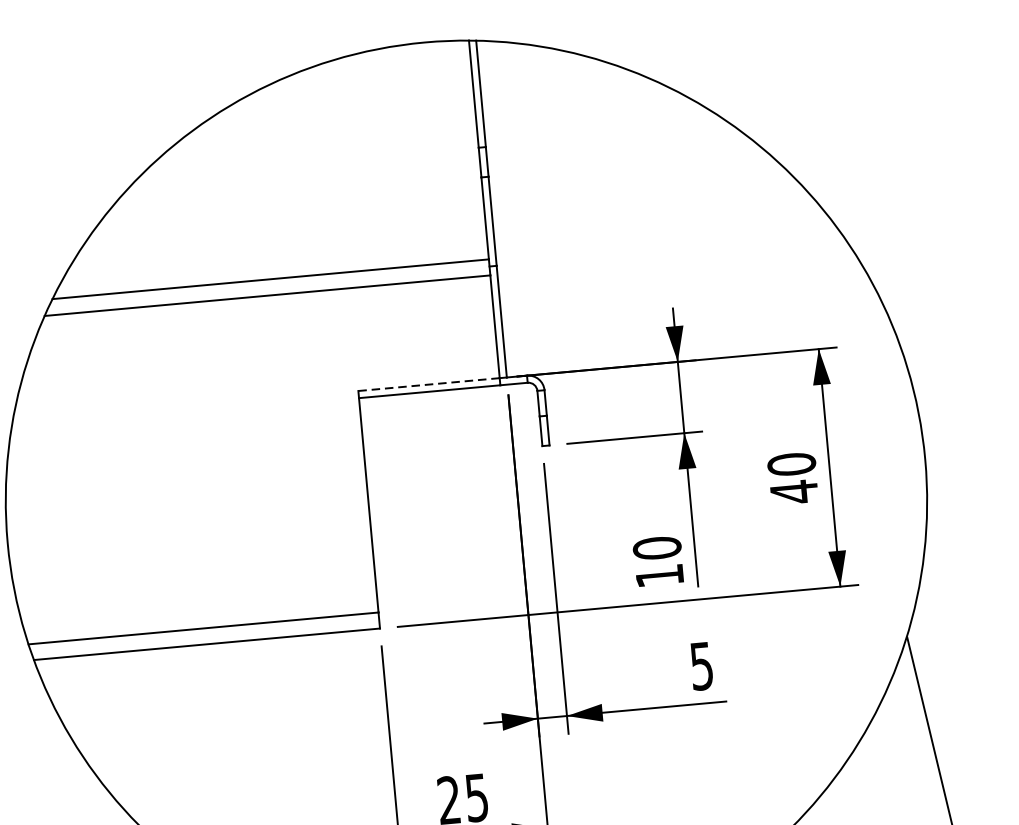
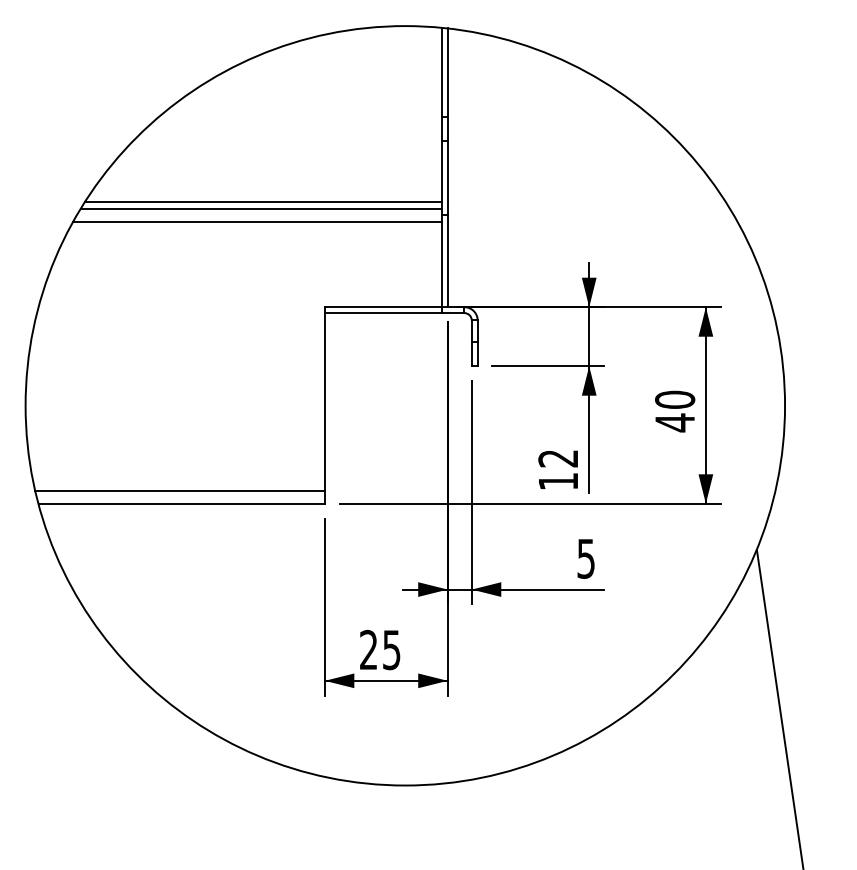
line: (272, 270) -> (263, 201), added
line: (428, 385) -> (382, 307), dashed -> solid
text: (657, 548) -> (558, 458), 10 -> 12

